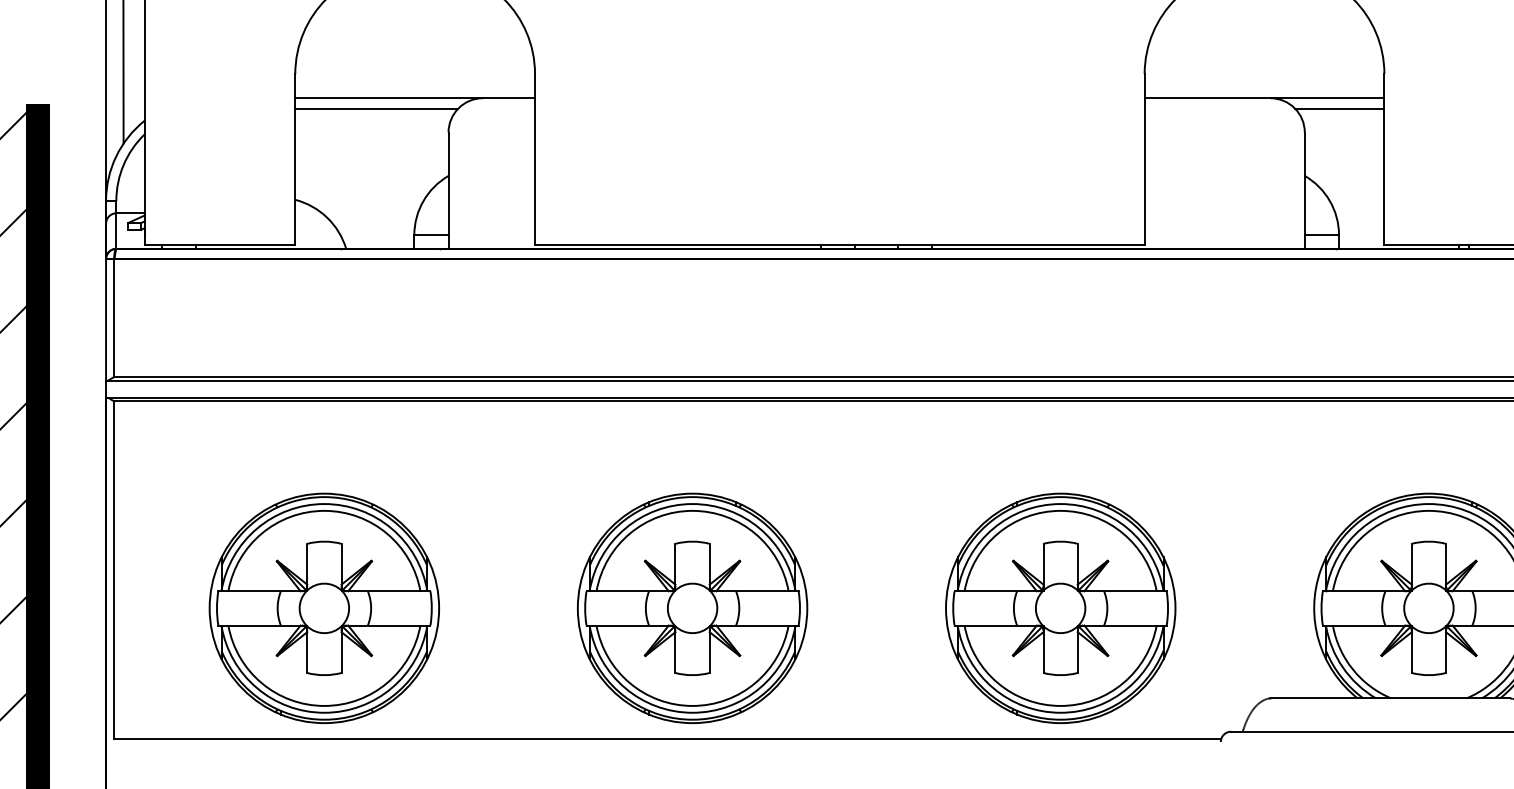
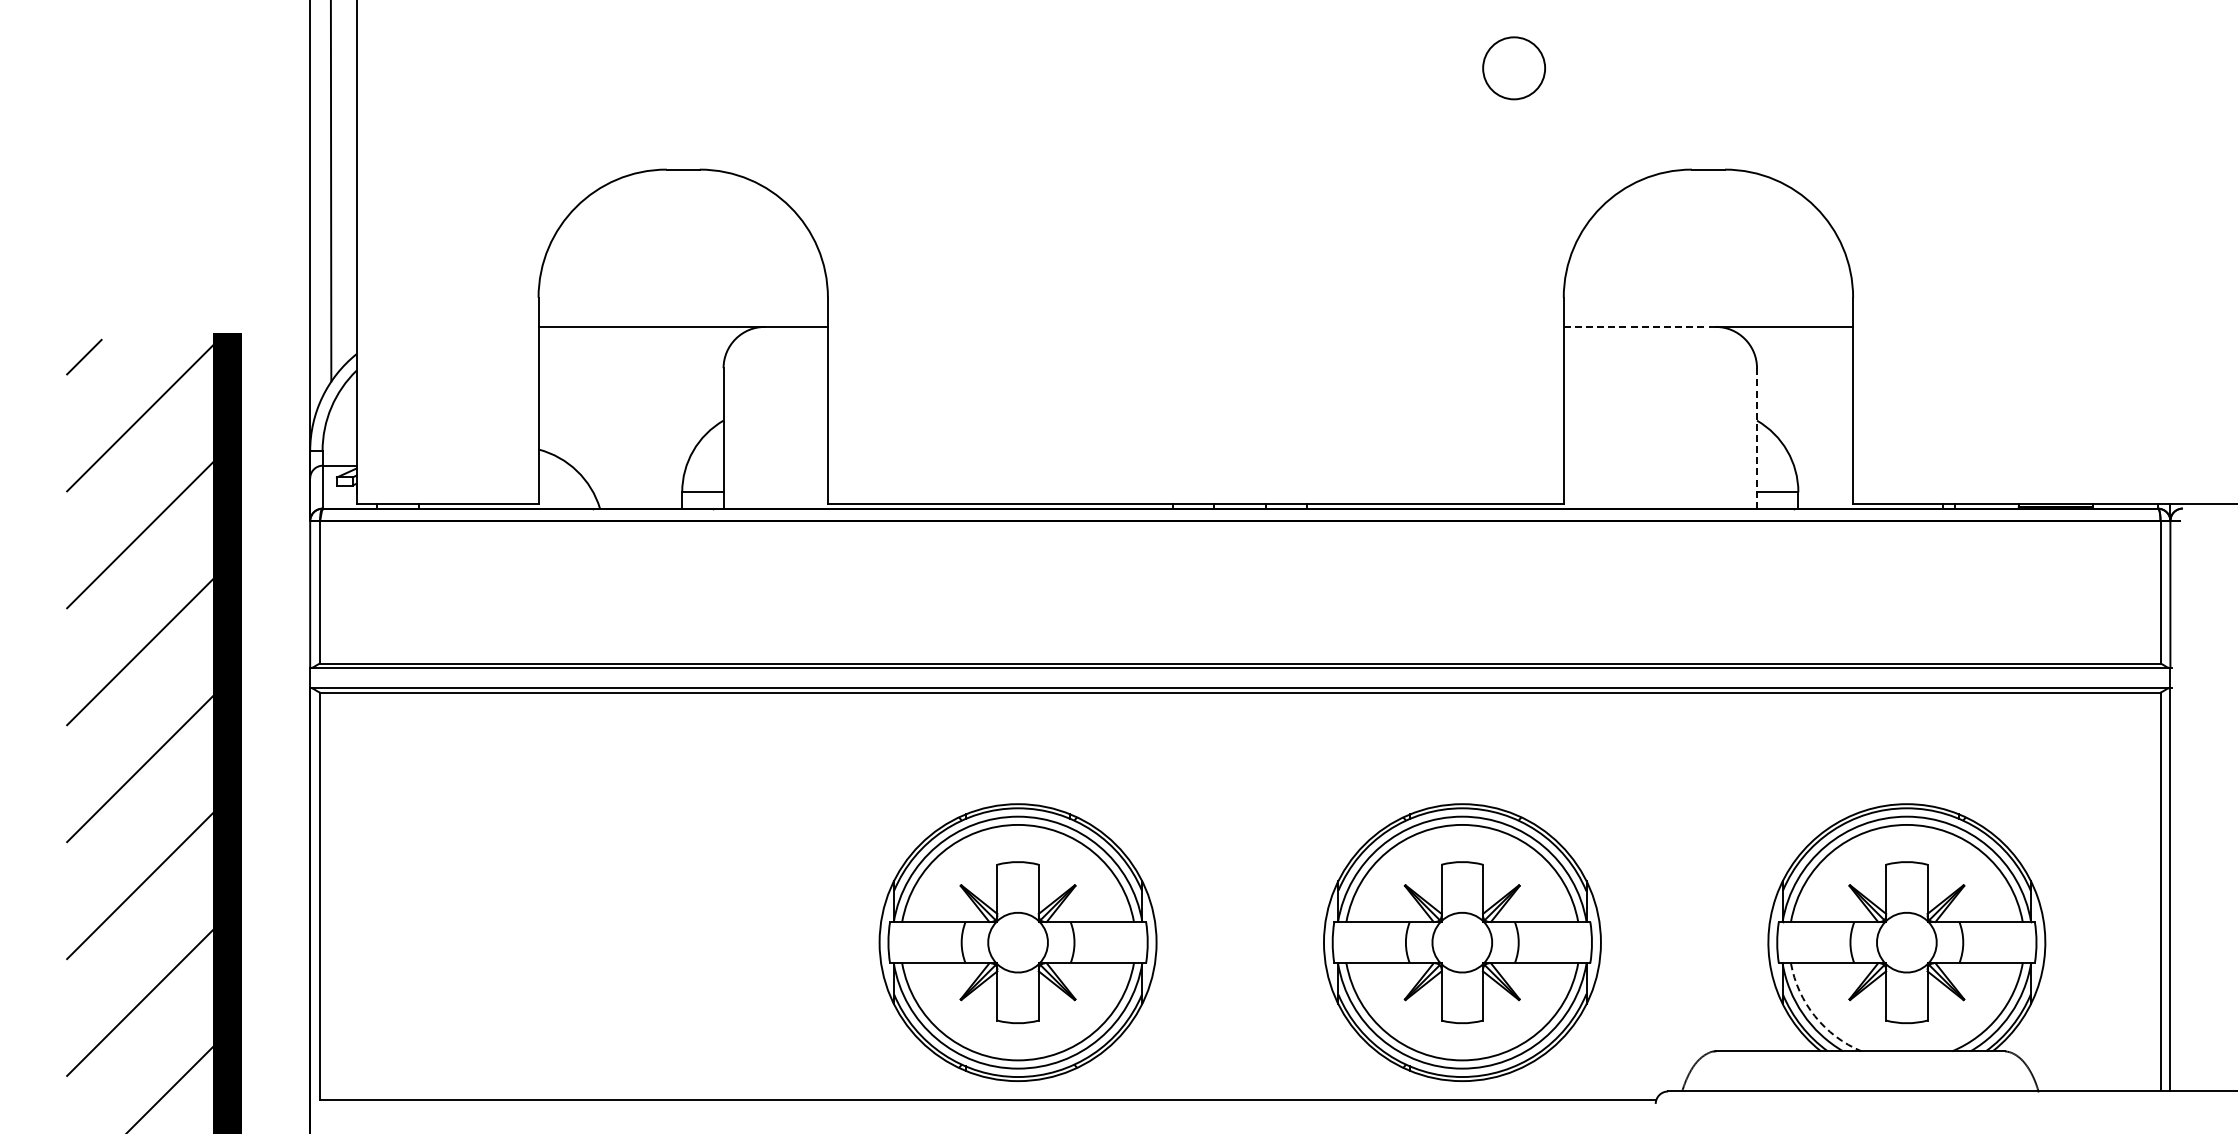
line: (1207, 97) -> (1639, 326), solid -> dashed
line: (376, 108) -> (636, 339), removed
line: (1339, 108) -> (1799, 339), removed
line: (1305, 191) -> (1757, 439), solid -> dashed
part: (324, 608) -> (573, 942), removed
arc: (1353, 669) -> (1815, 1016), solid -> dashed

